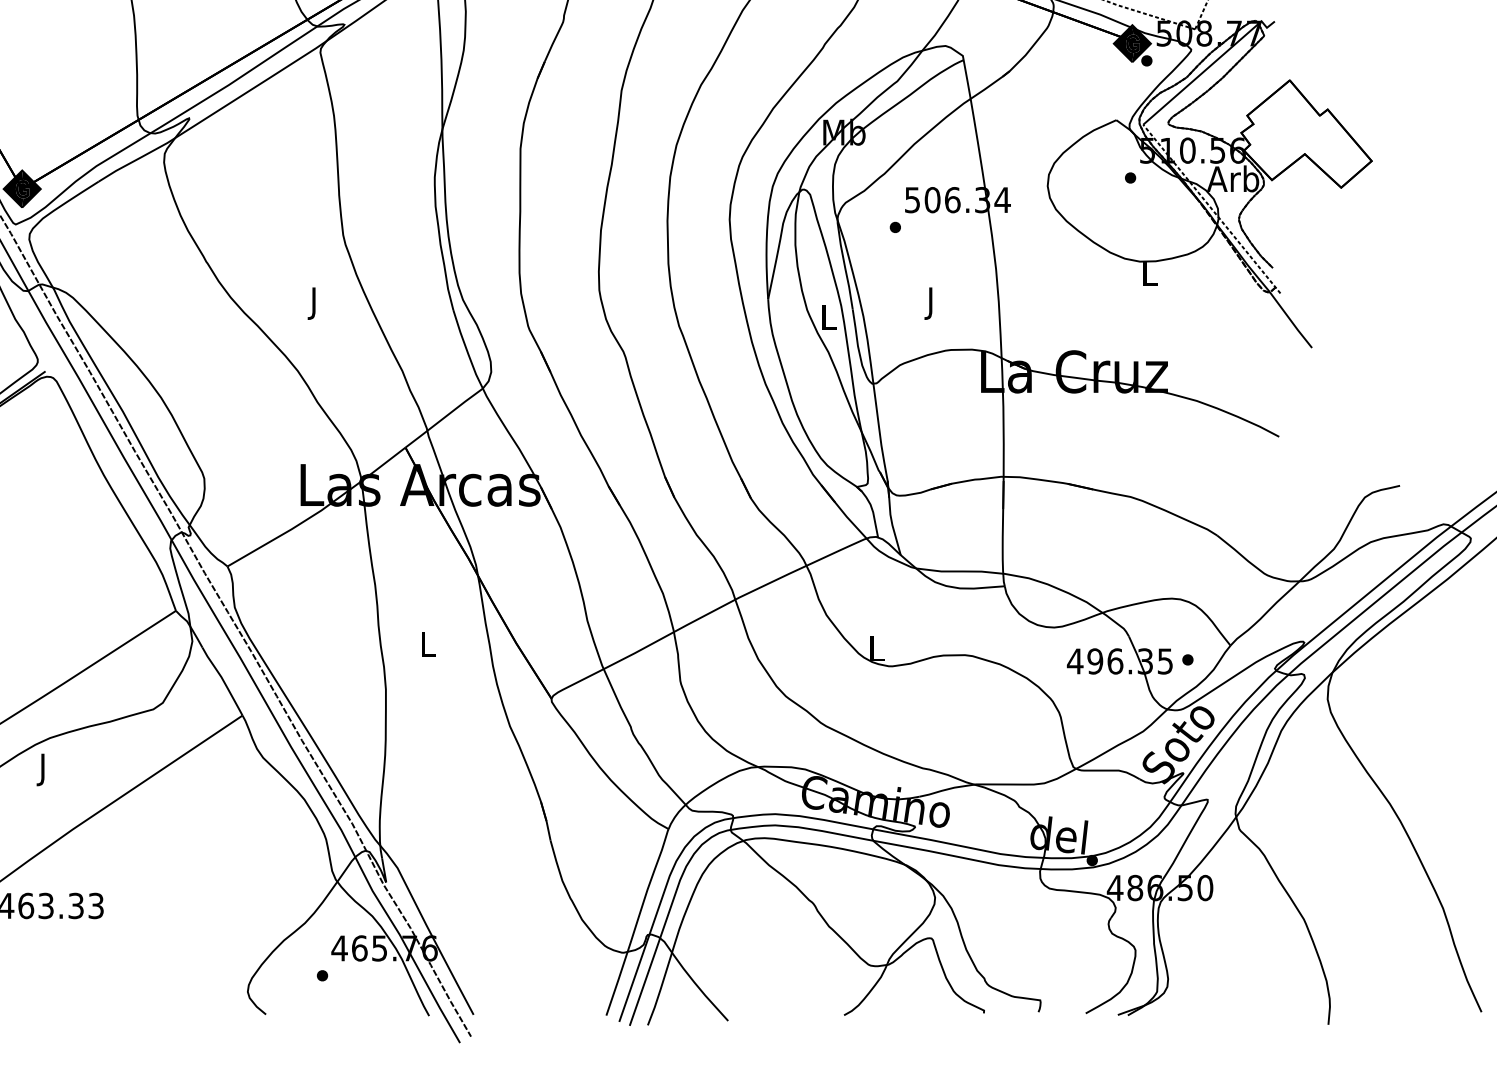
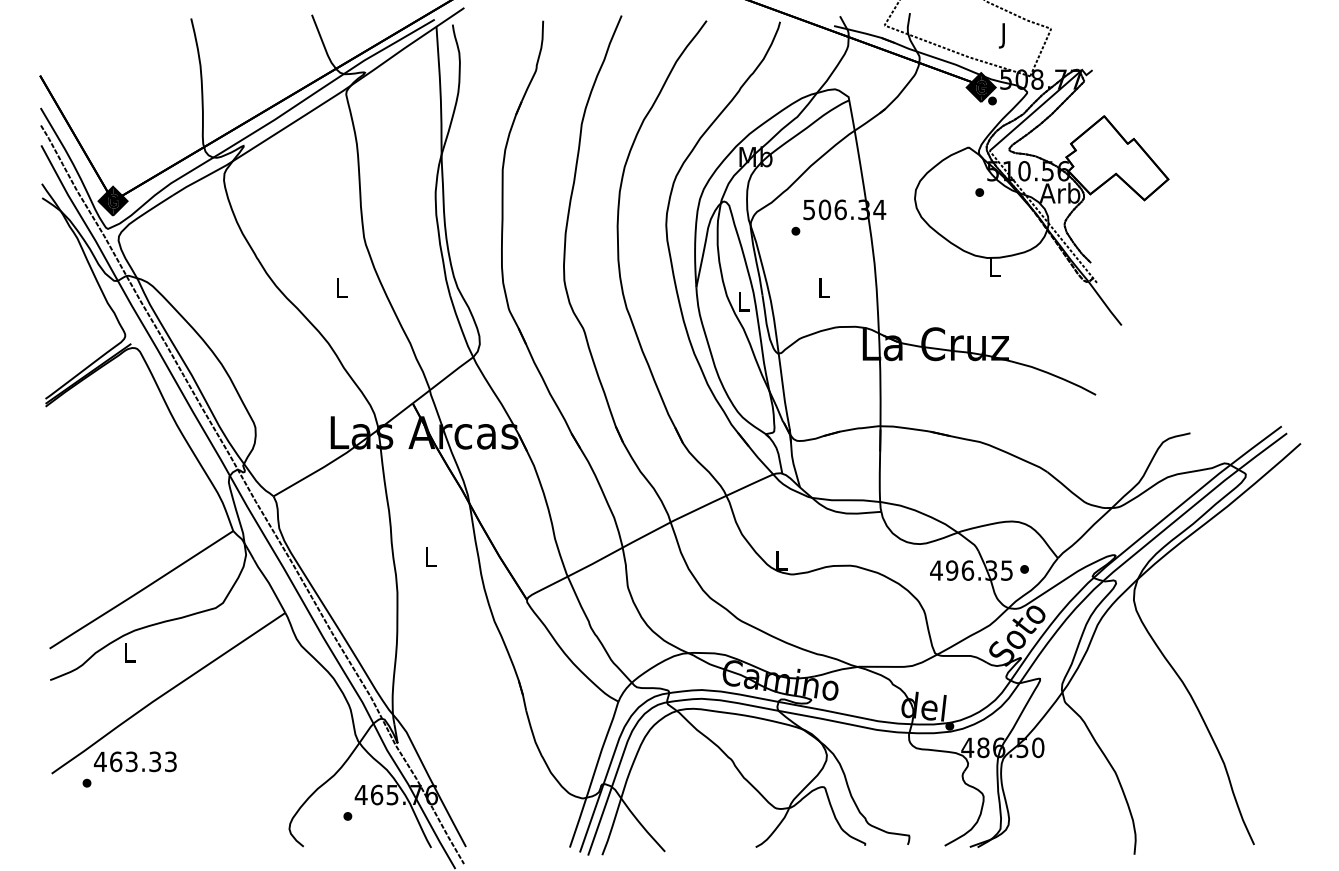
text: (314, 303) -> (341, 290), J -> L
text: (930, 303) -> (823, 290), J -> L
text: (43, 769) -> (129, 655), J -> L

